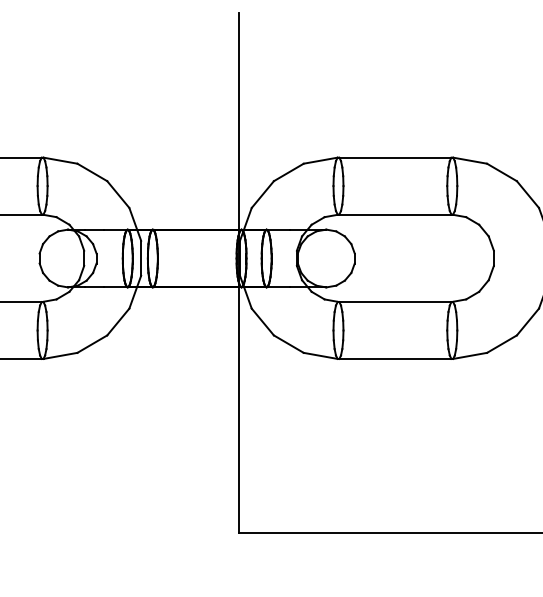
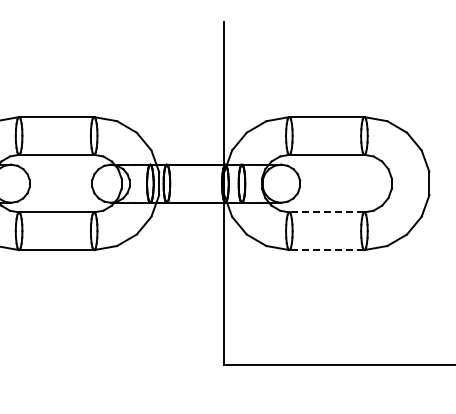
line: (394, 302) -> (326, 212), solid -> dashed
line: (394, 359) -> (326, 250), solid -> dashed

